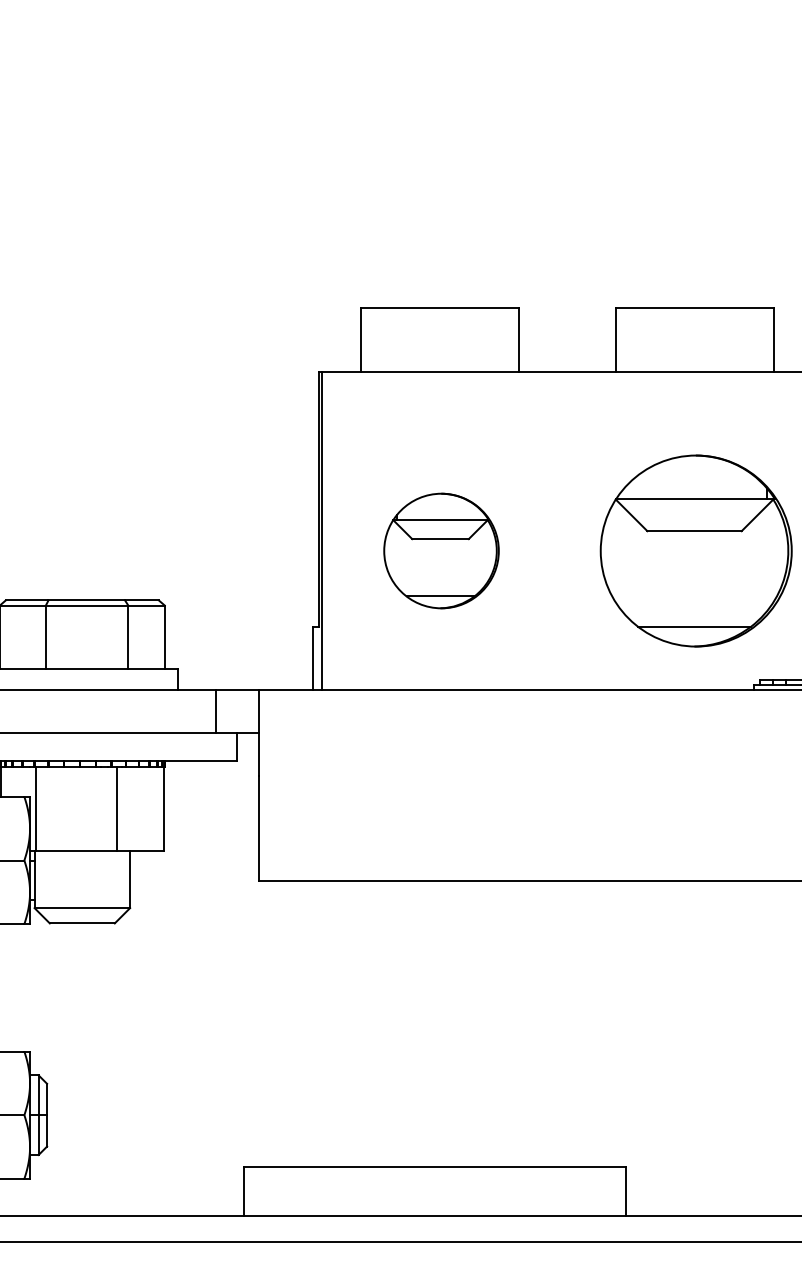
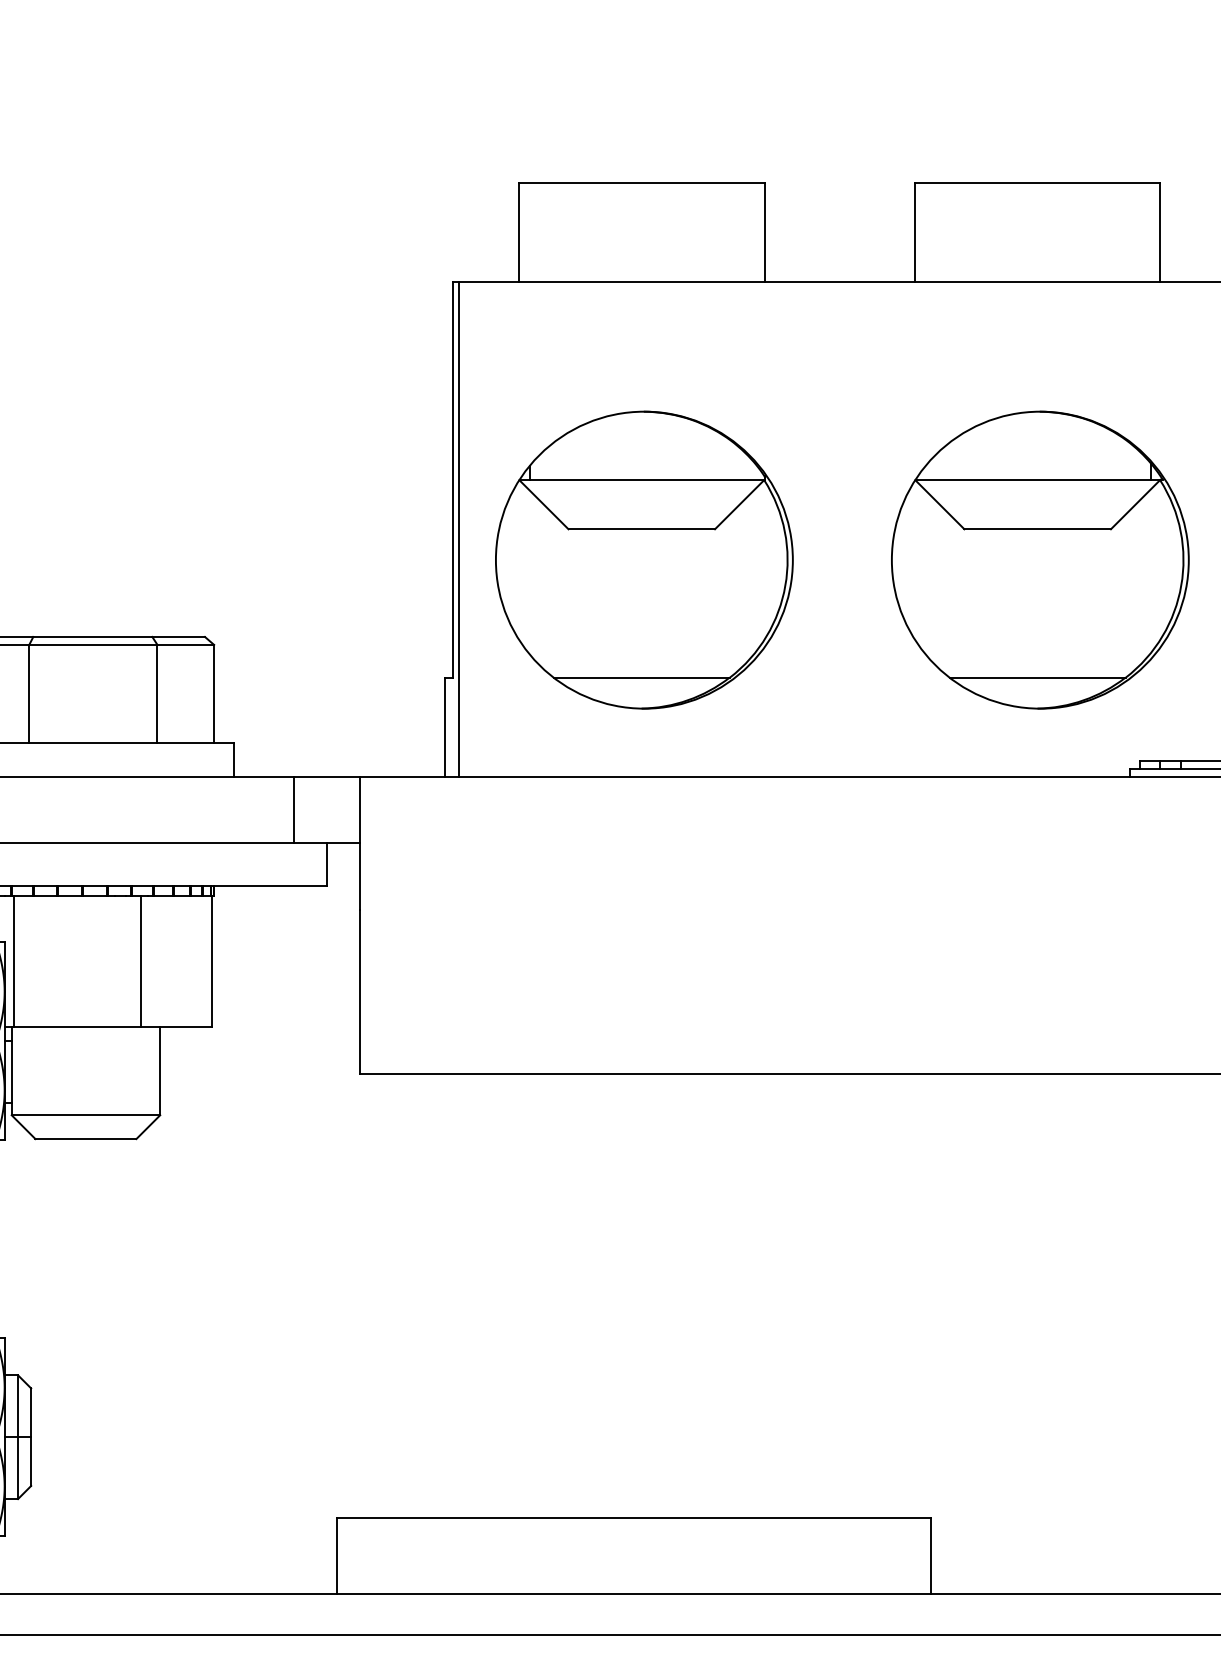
part: (441, 550) -> (644, 559), size x1.67

